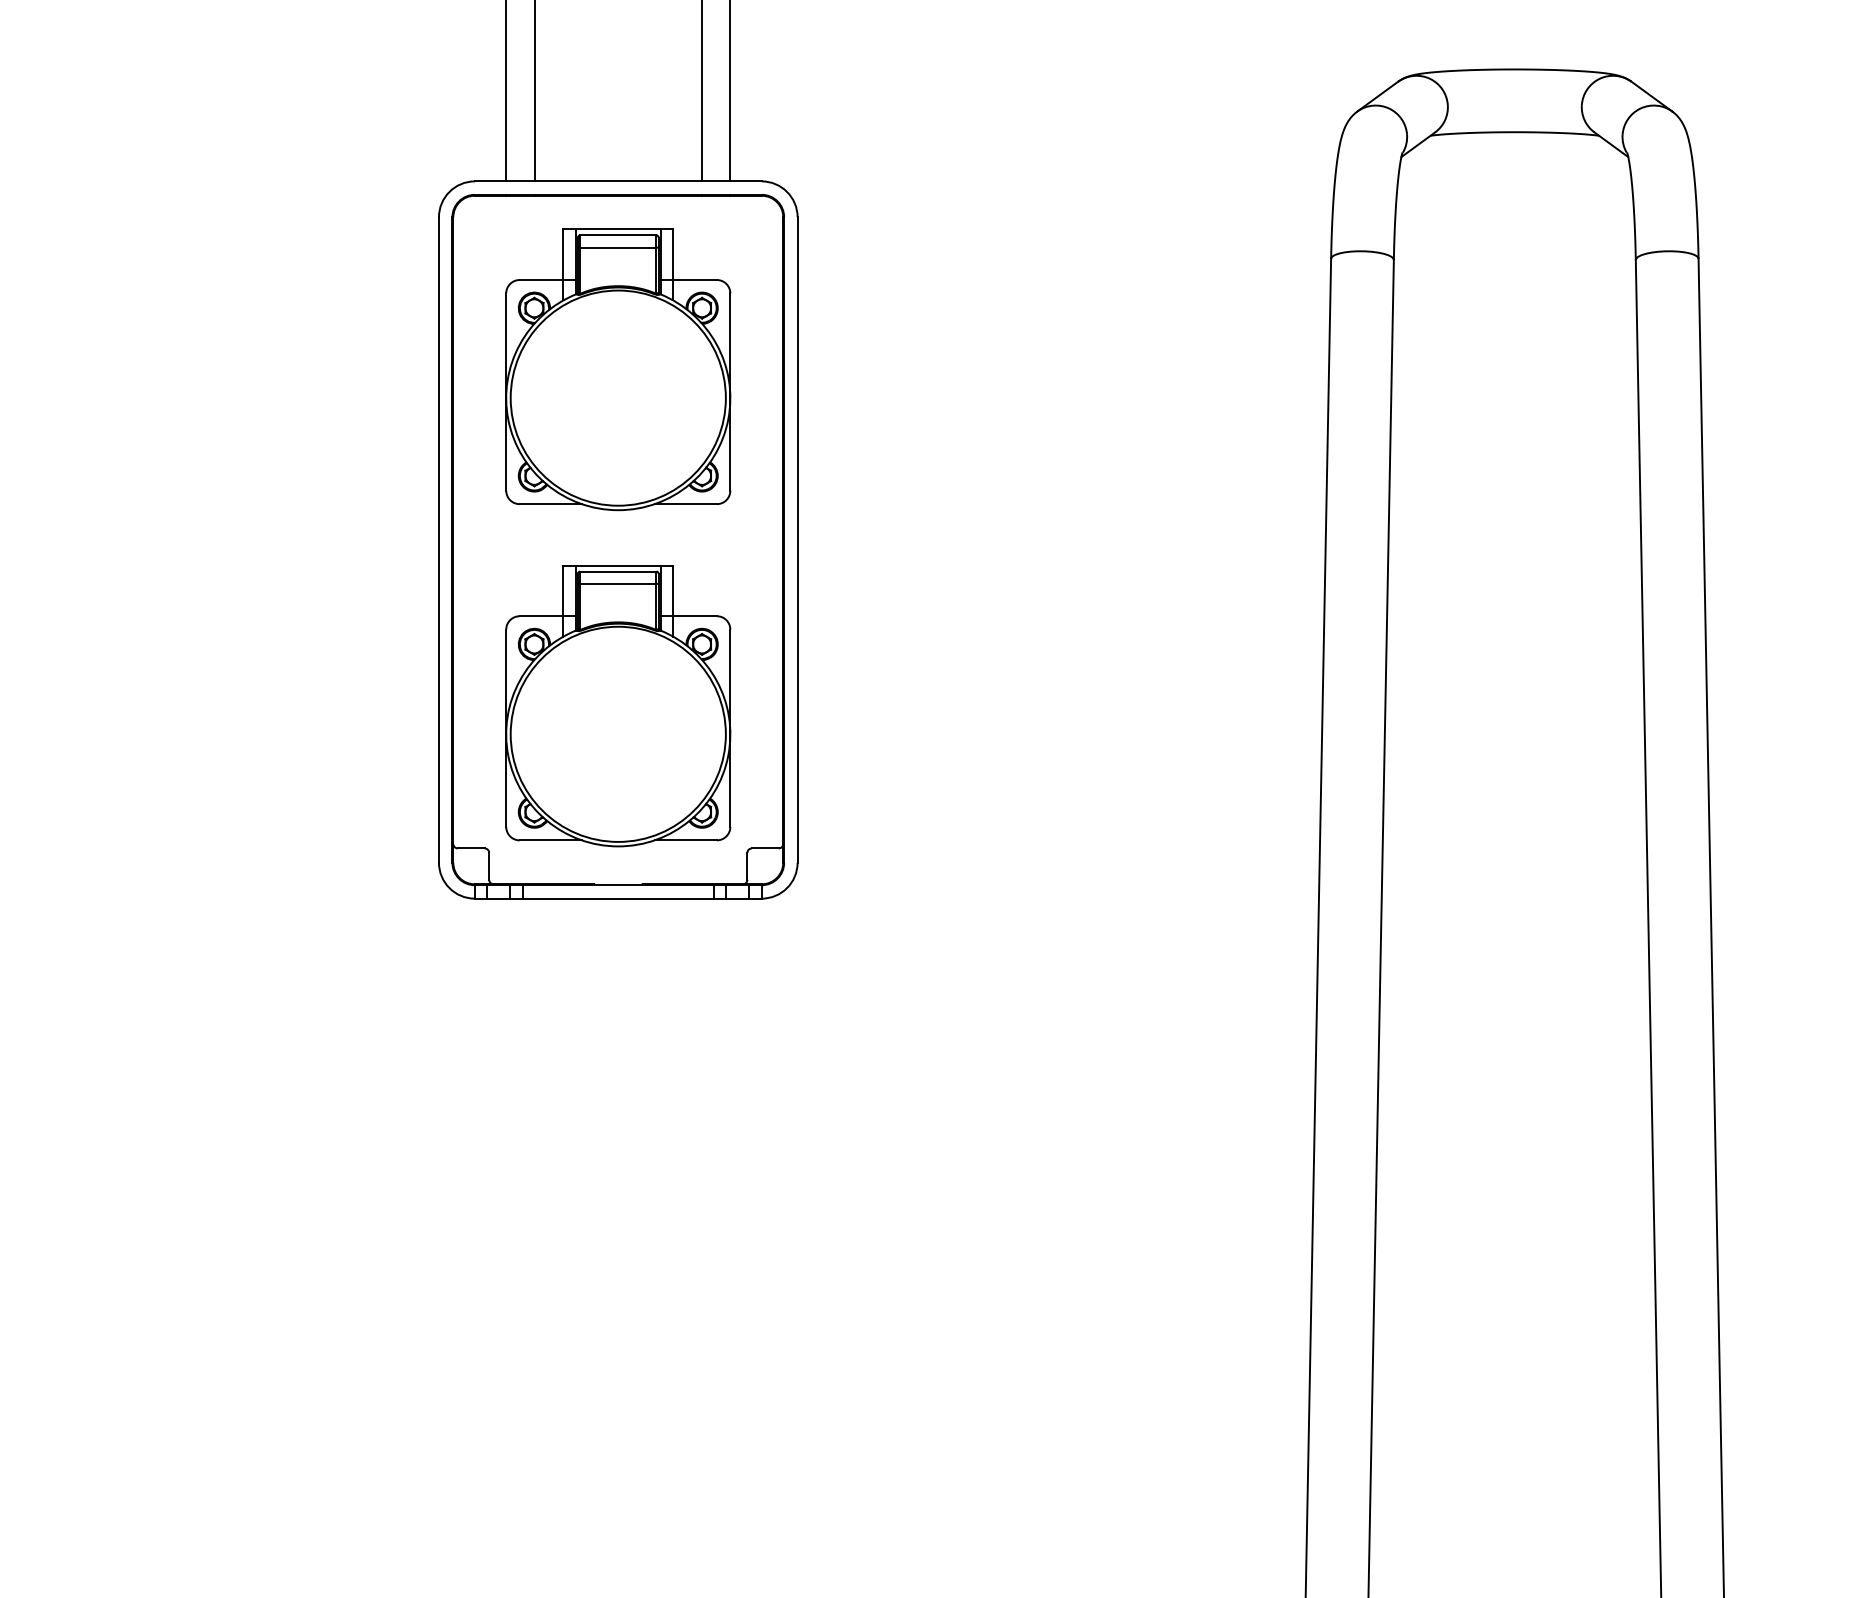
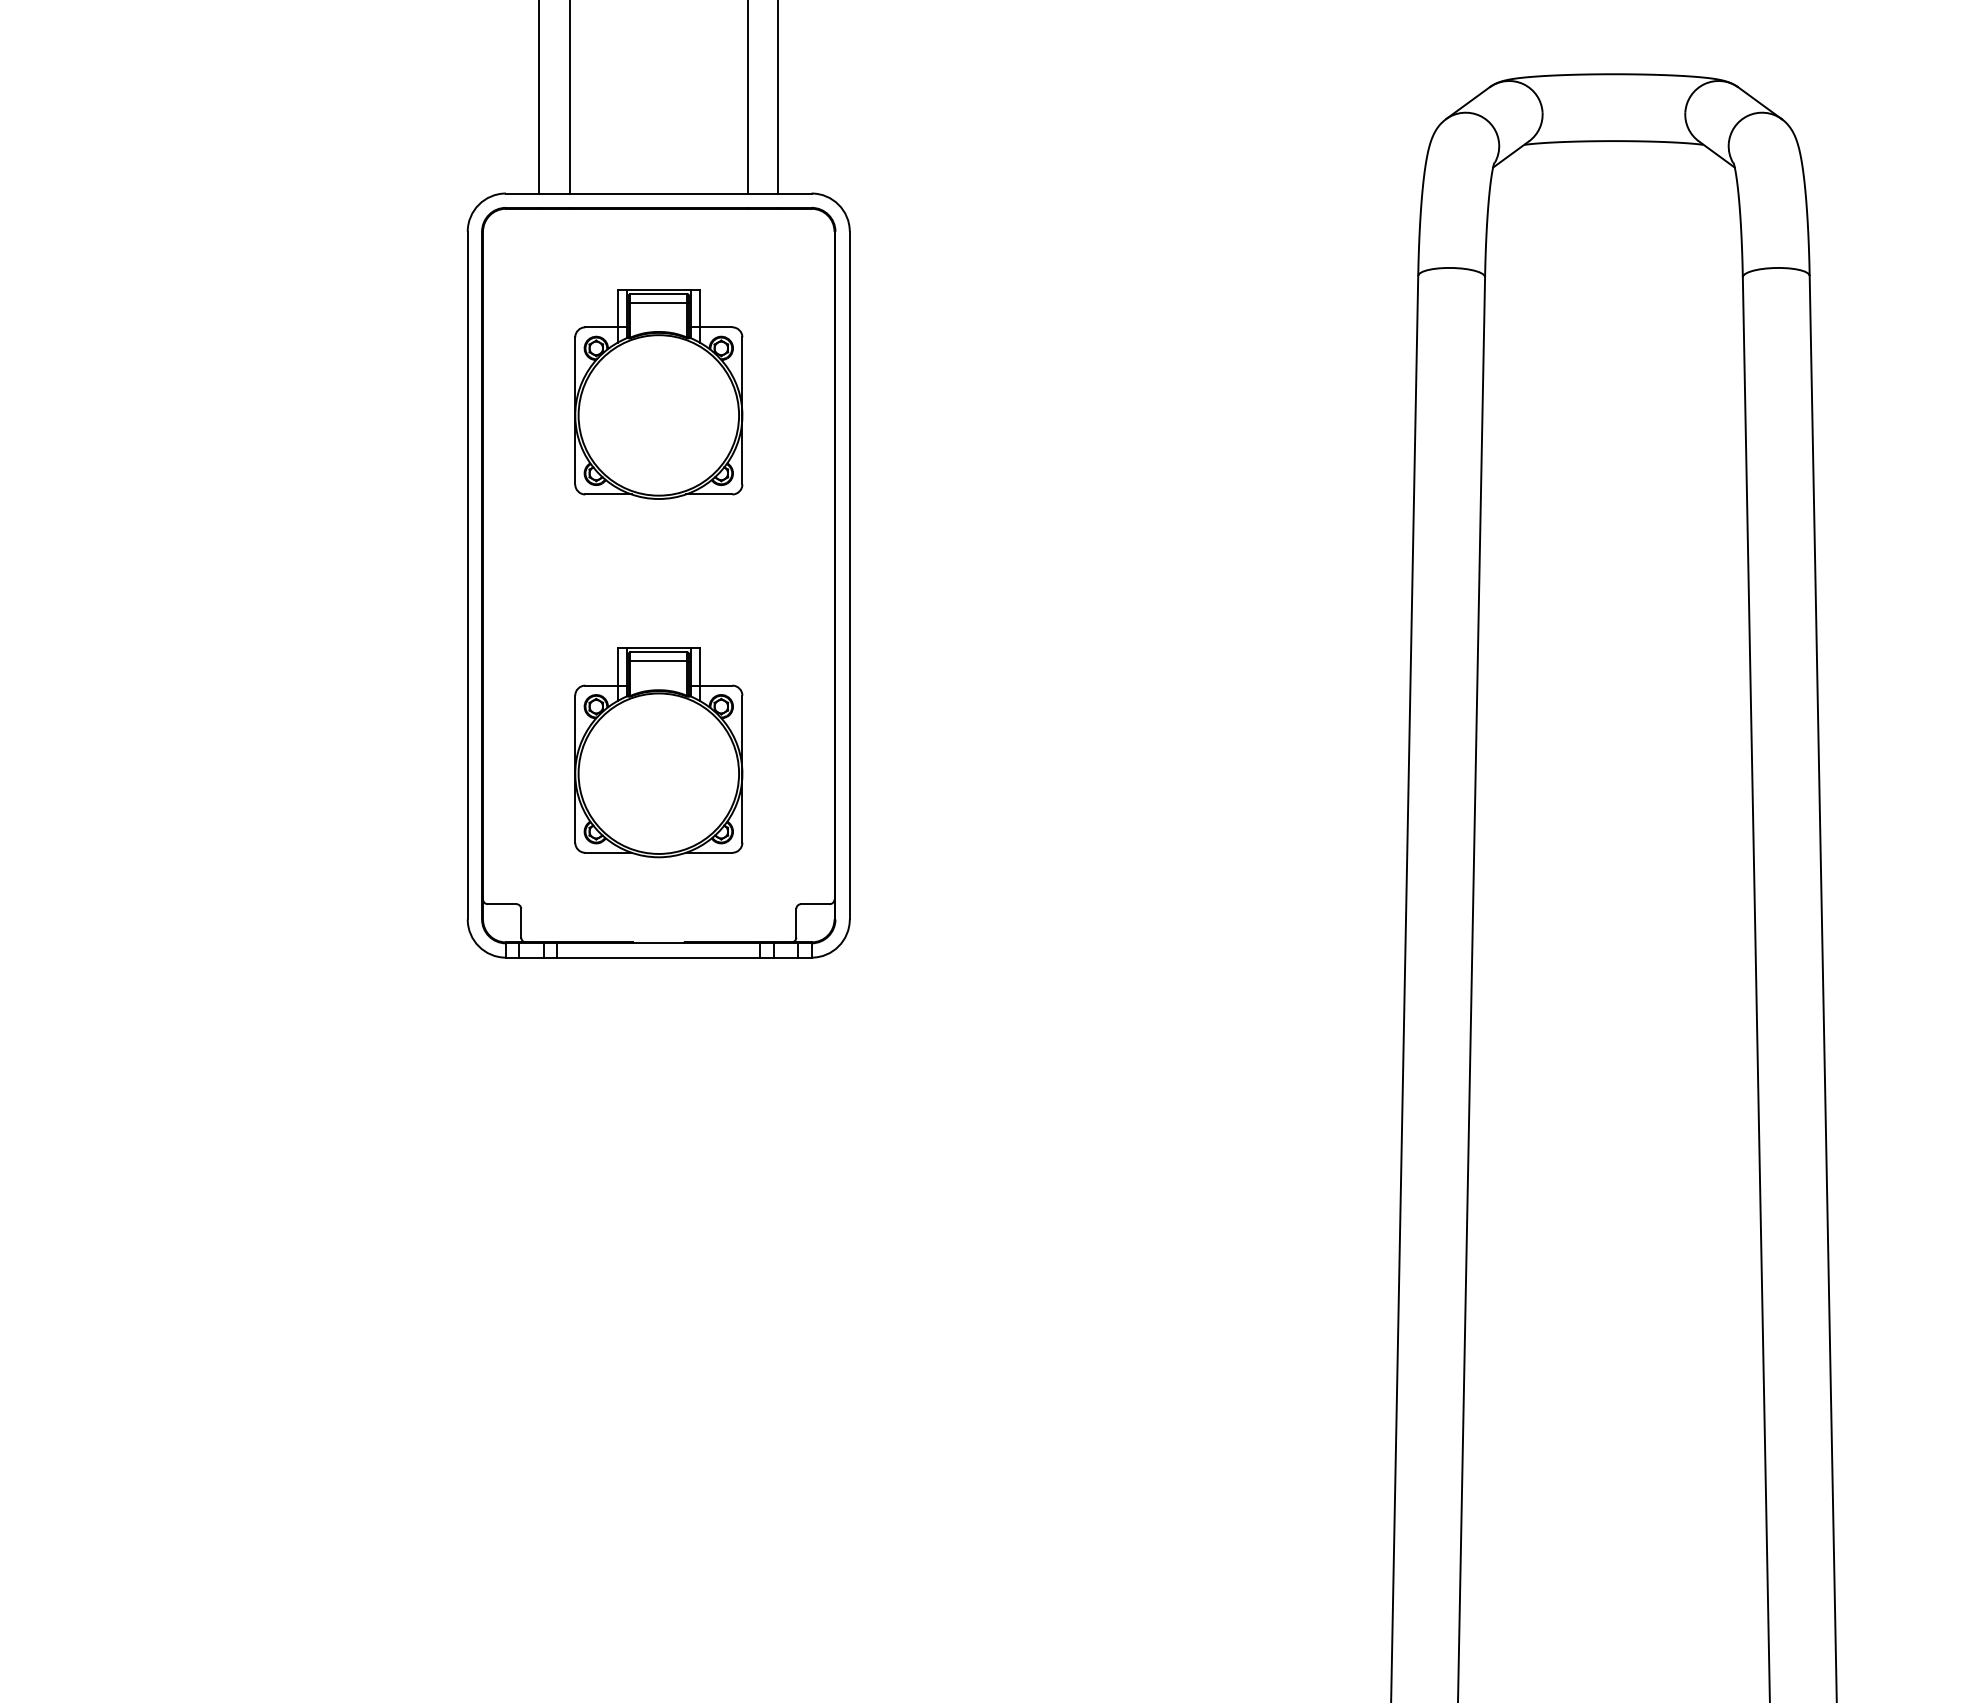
part: (618, 369) -> (658, 393), size x0.7
part: (618, 706) -> (658, 752), size x0.7

